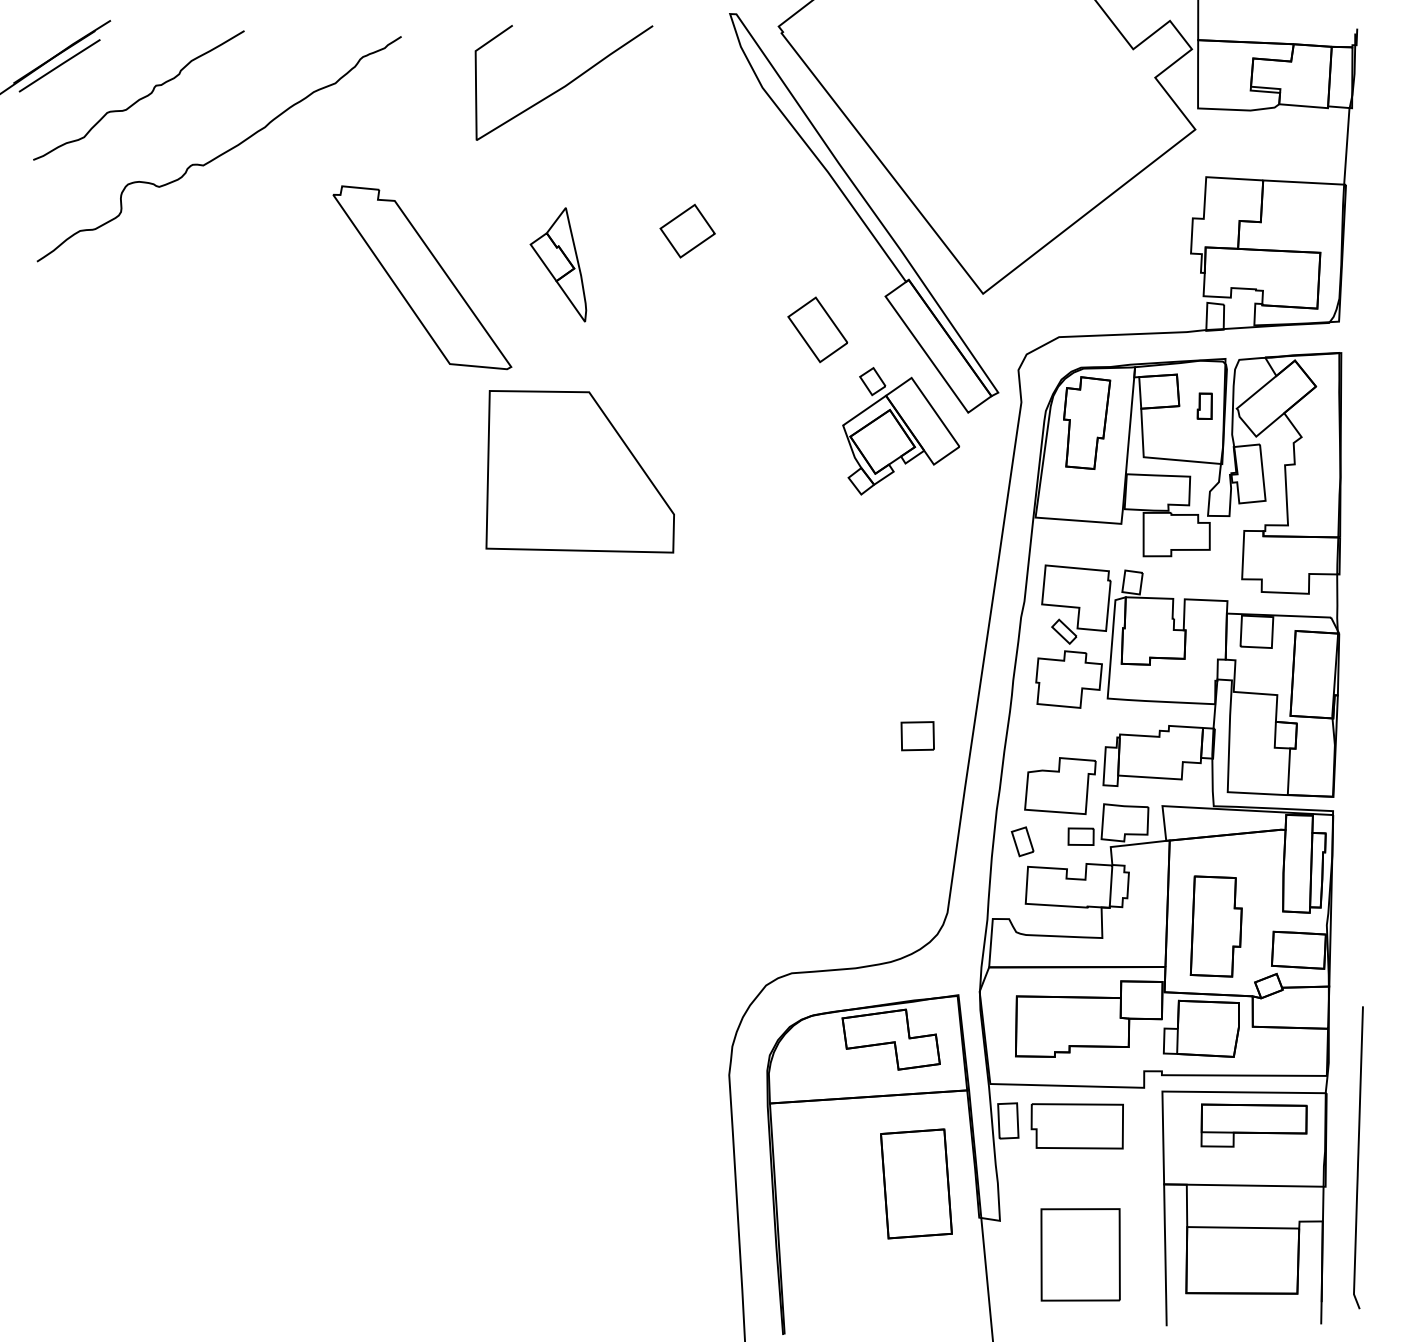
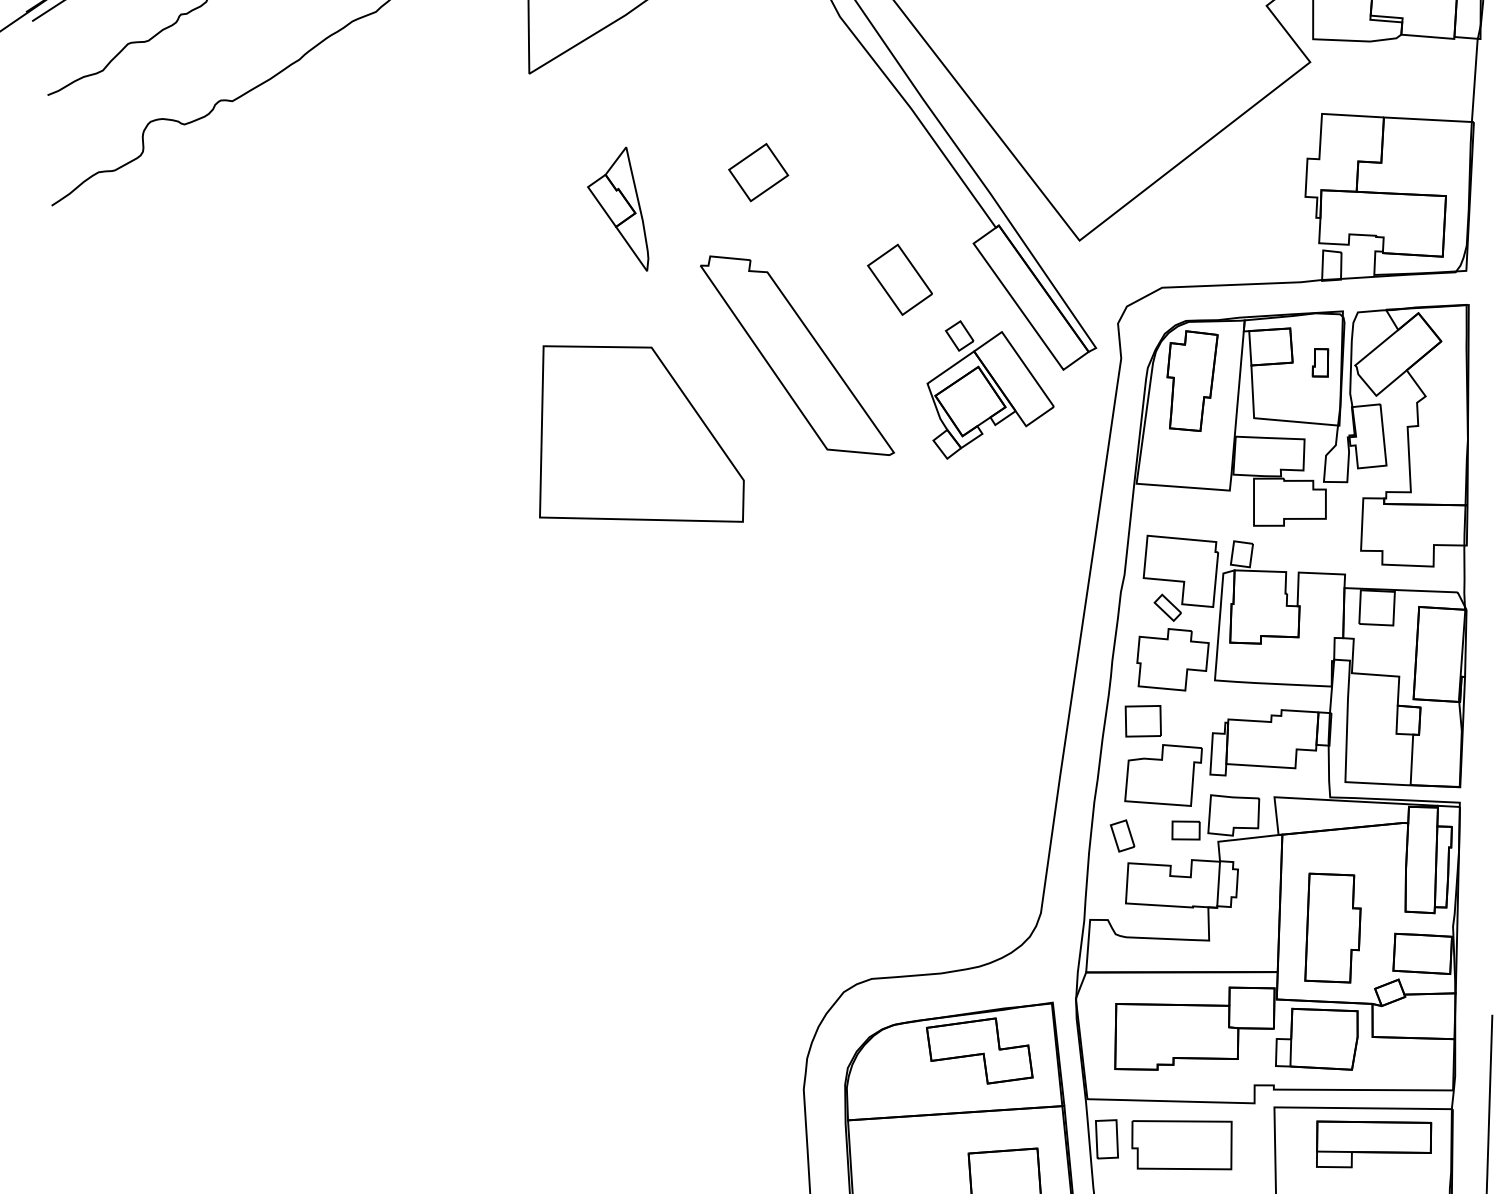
part: (422, 277) -> (797, 355), moved
part: (917, 736) -> (1143, 721), moved

